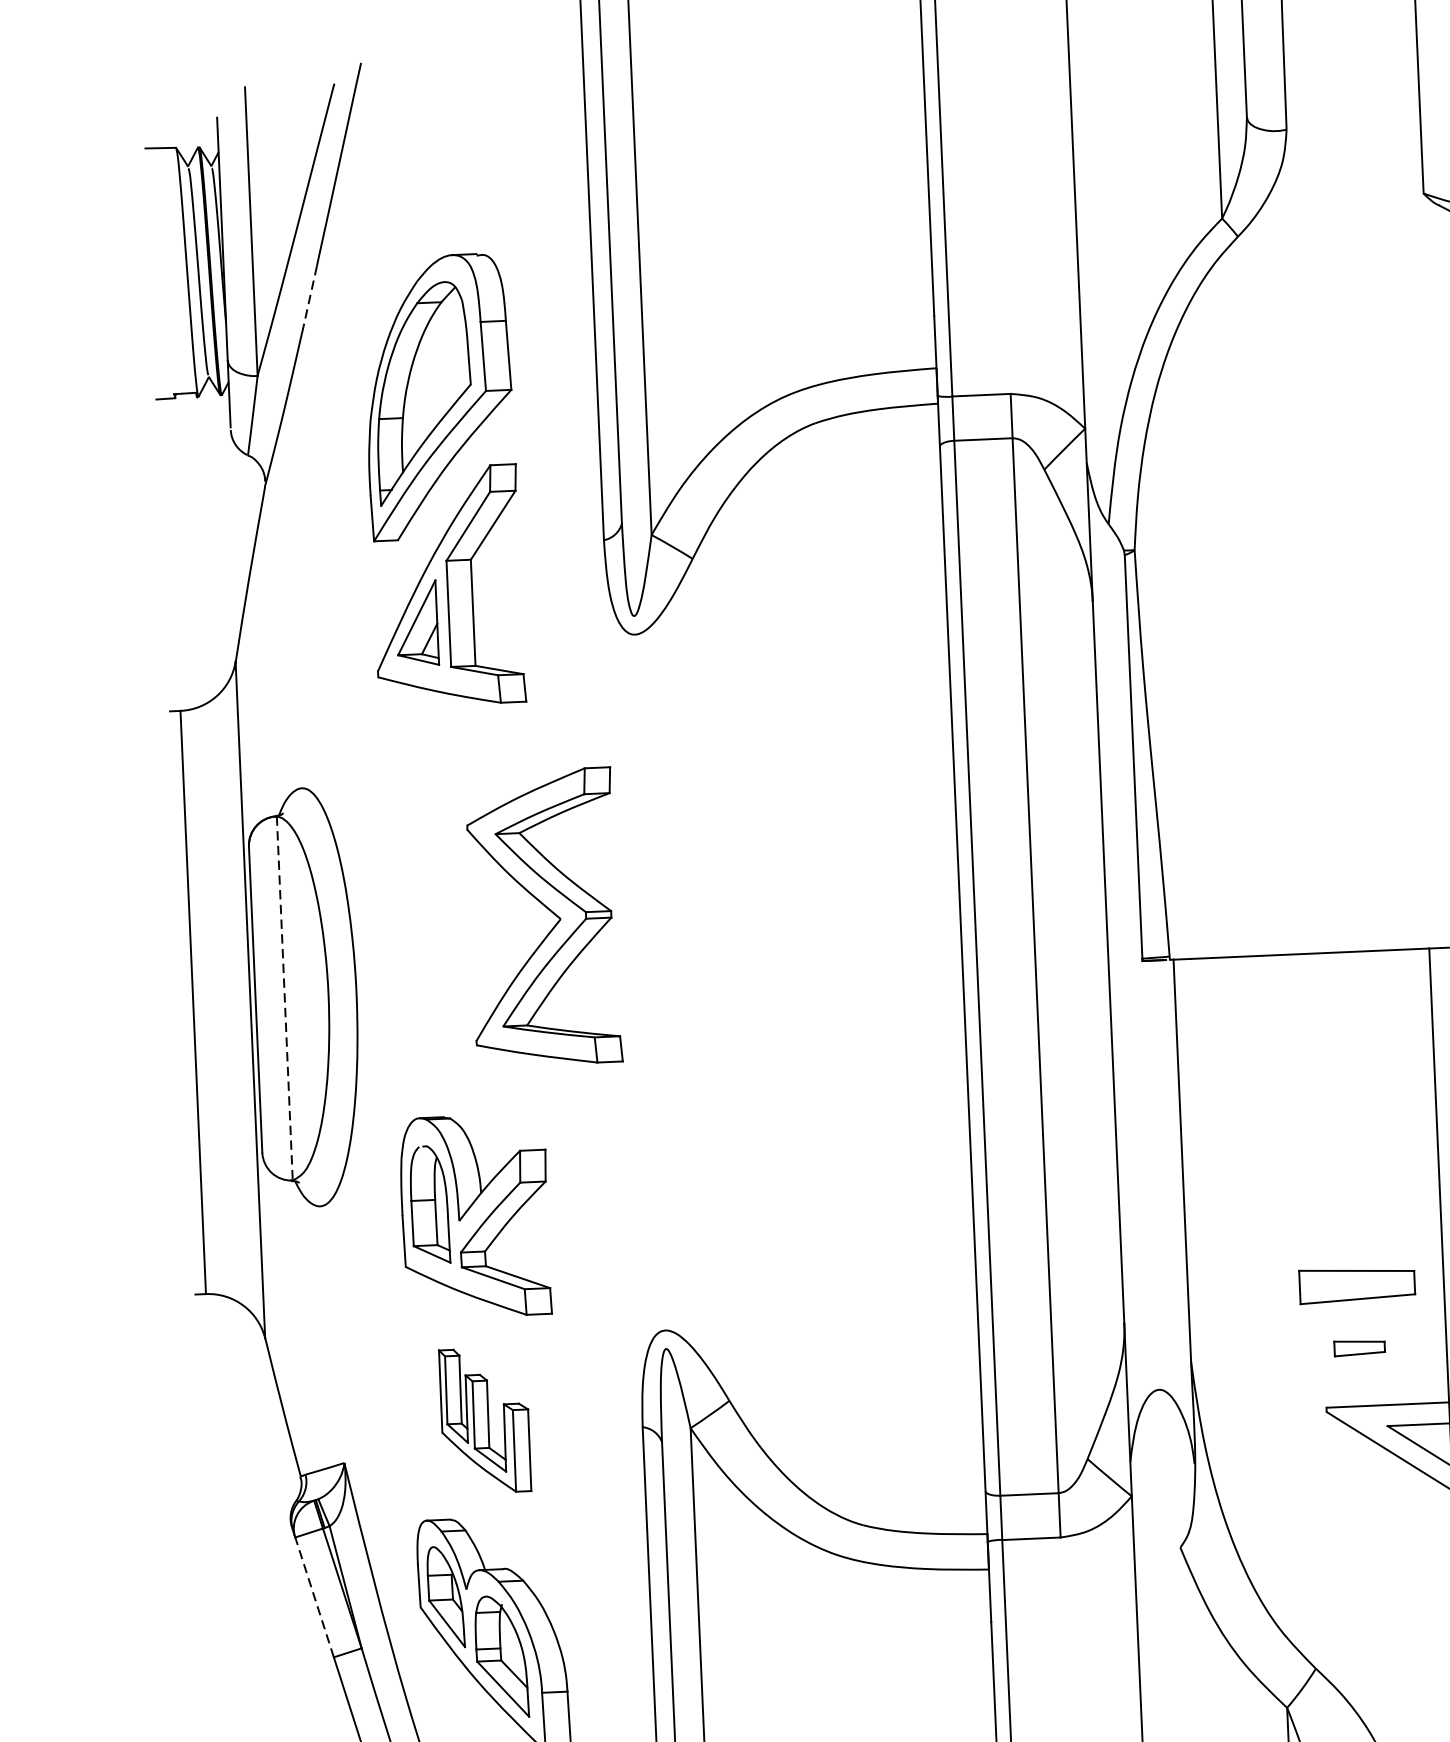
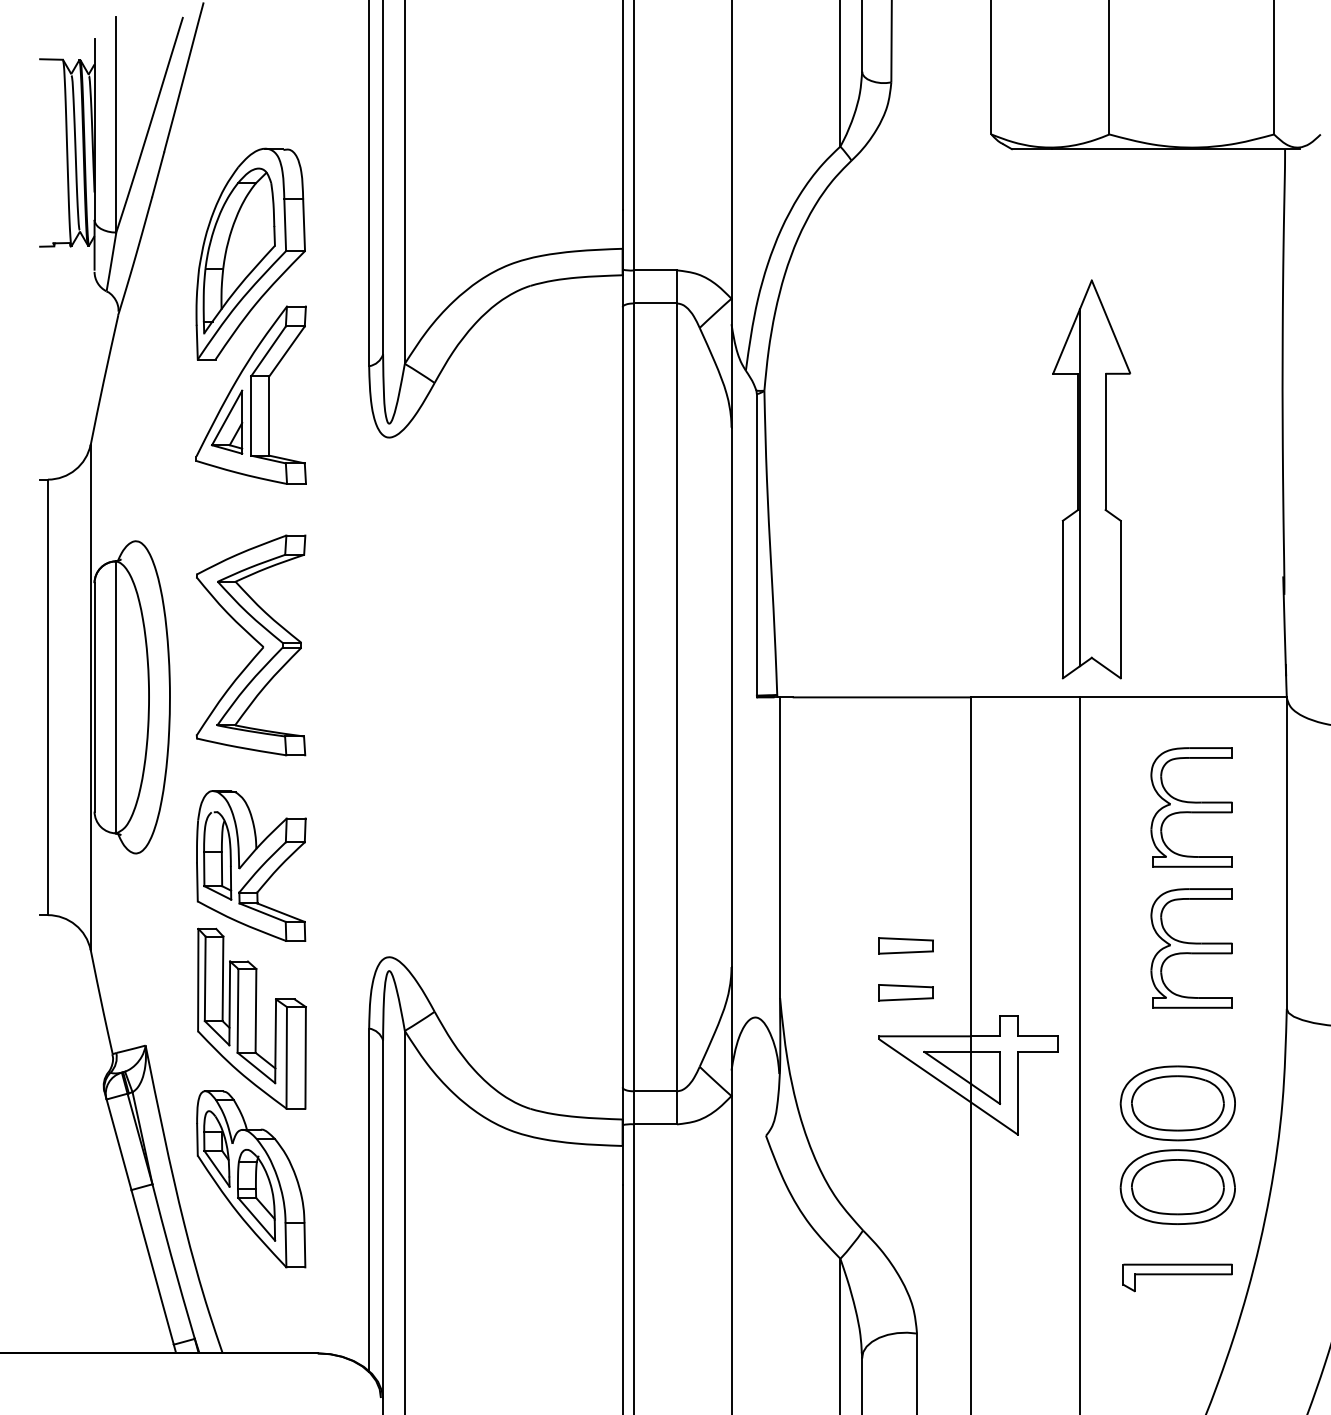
line: (310, 295) -> (158, 174), dashed -> solid
part: (548, 910) -> (254, 640), moved
line: (285, 998) -> (116, 697), dashed -> solid
part: (1356, 1284) -> (905, 945), size x0.62
part: (1358, 1347) -> (905, 992), size x1.43
part: (484, 1420) -> (251, 1018), size x1.67
line: (315, 1597) -> (119, 1144), dashed -> solid

